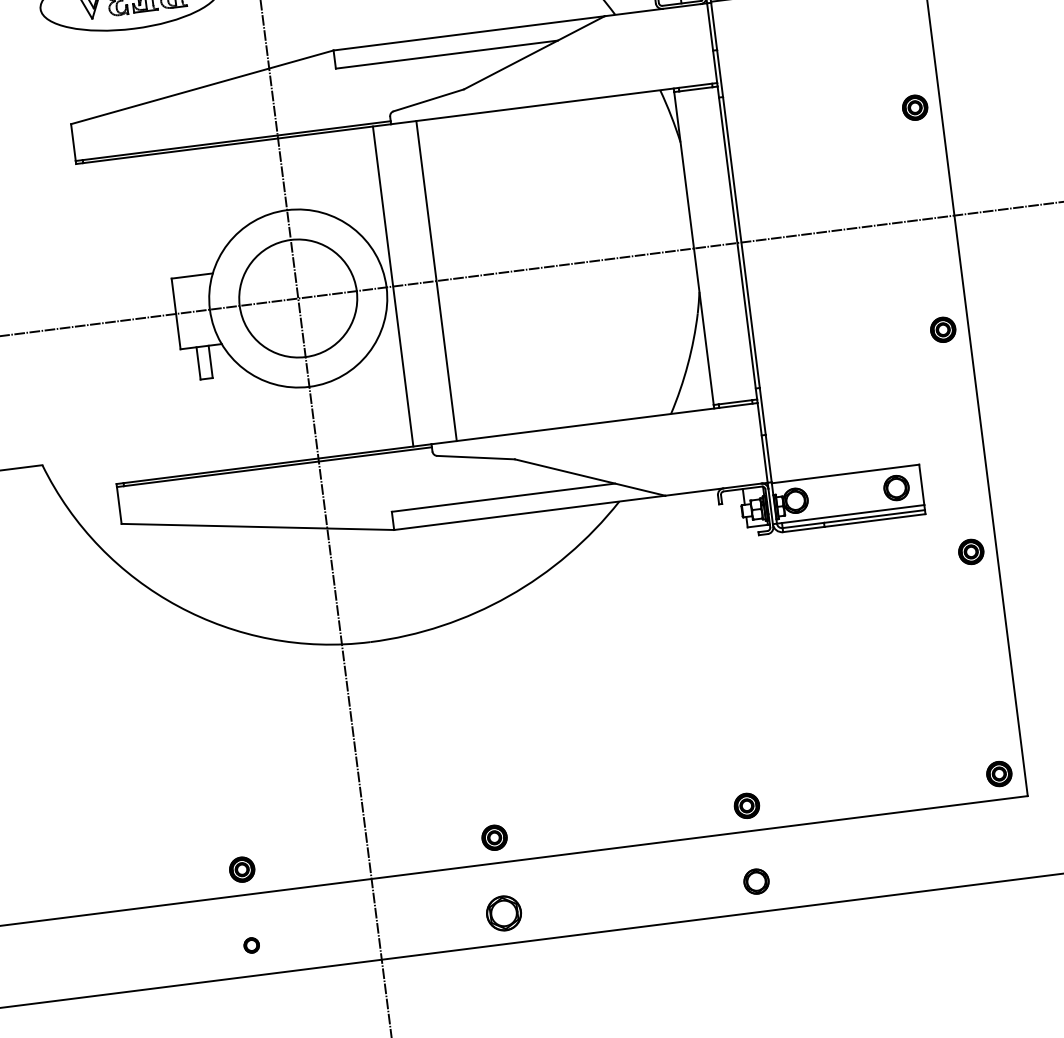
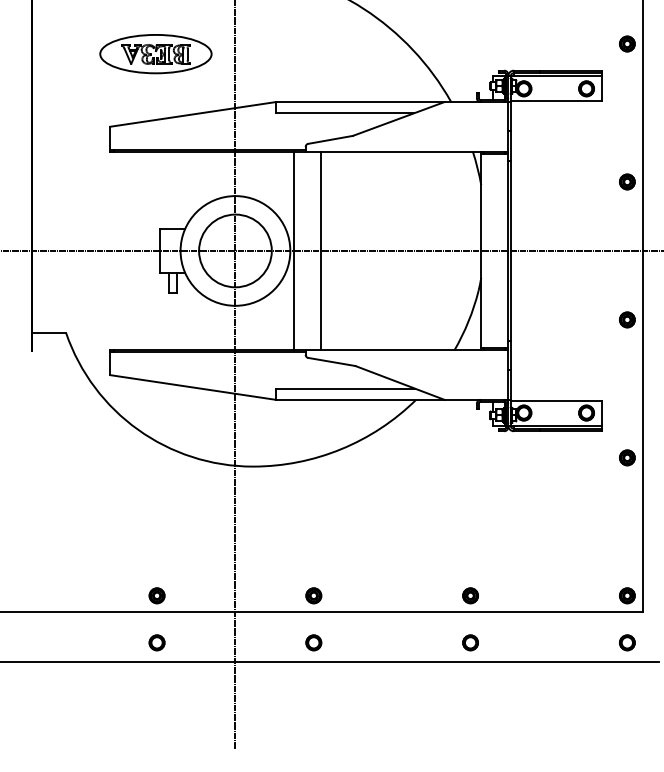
part: (1009, 849) -> (627, 642), added
part: (503, 912) -> (313, 642), size x0.71
part: (250, 944) -> (156, 642), size x1.67

